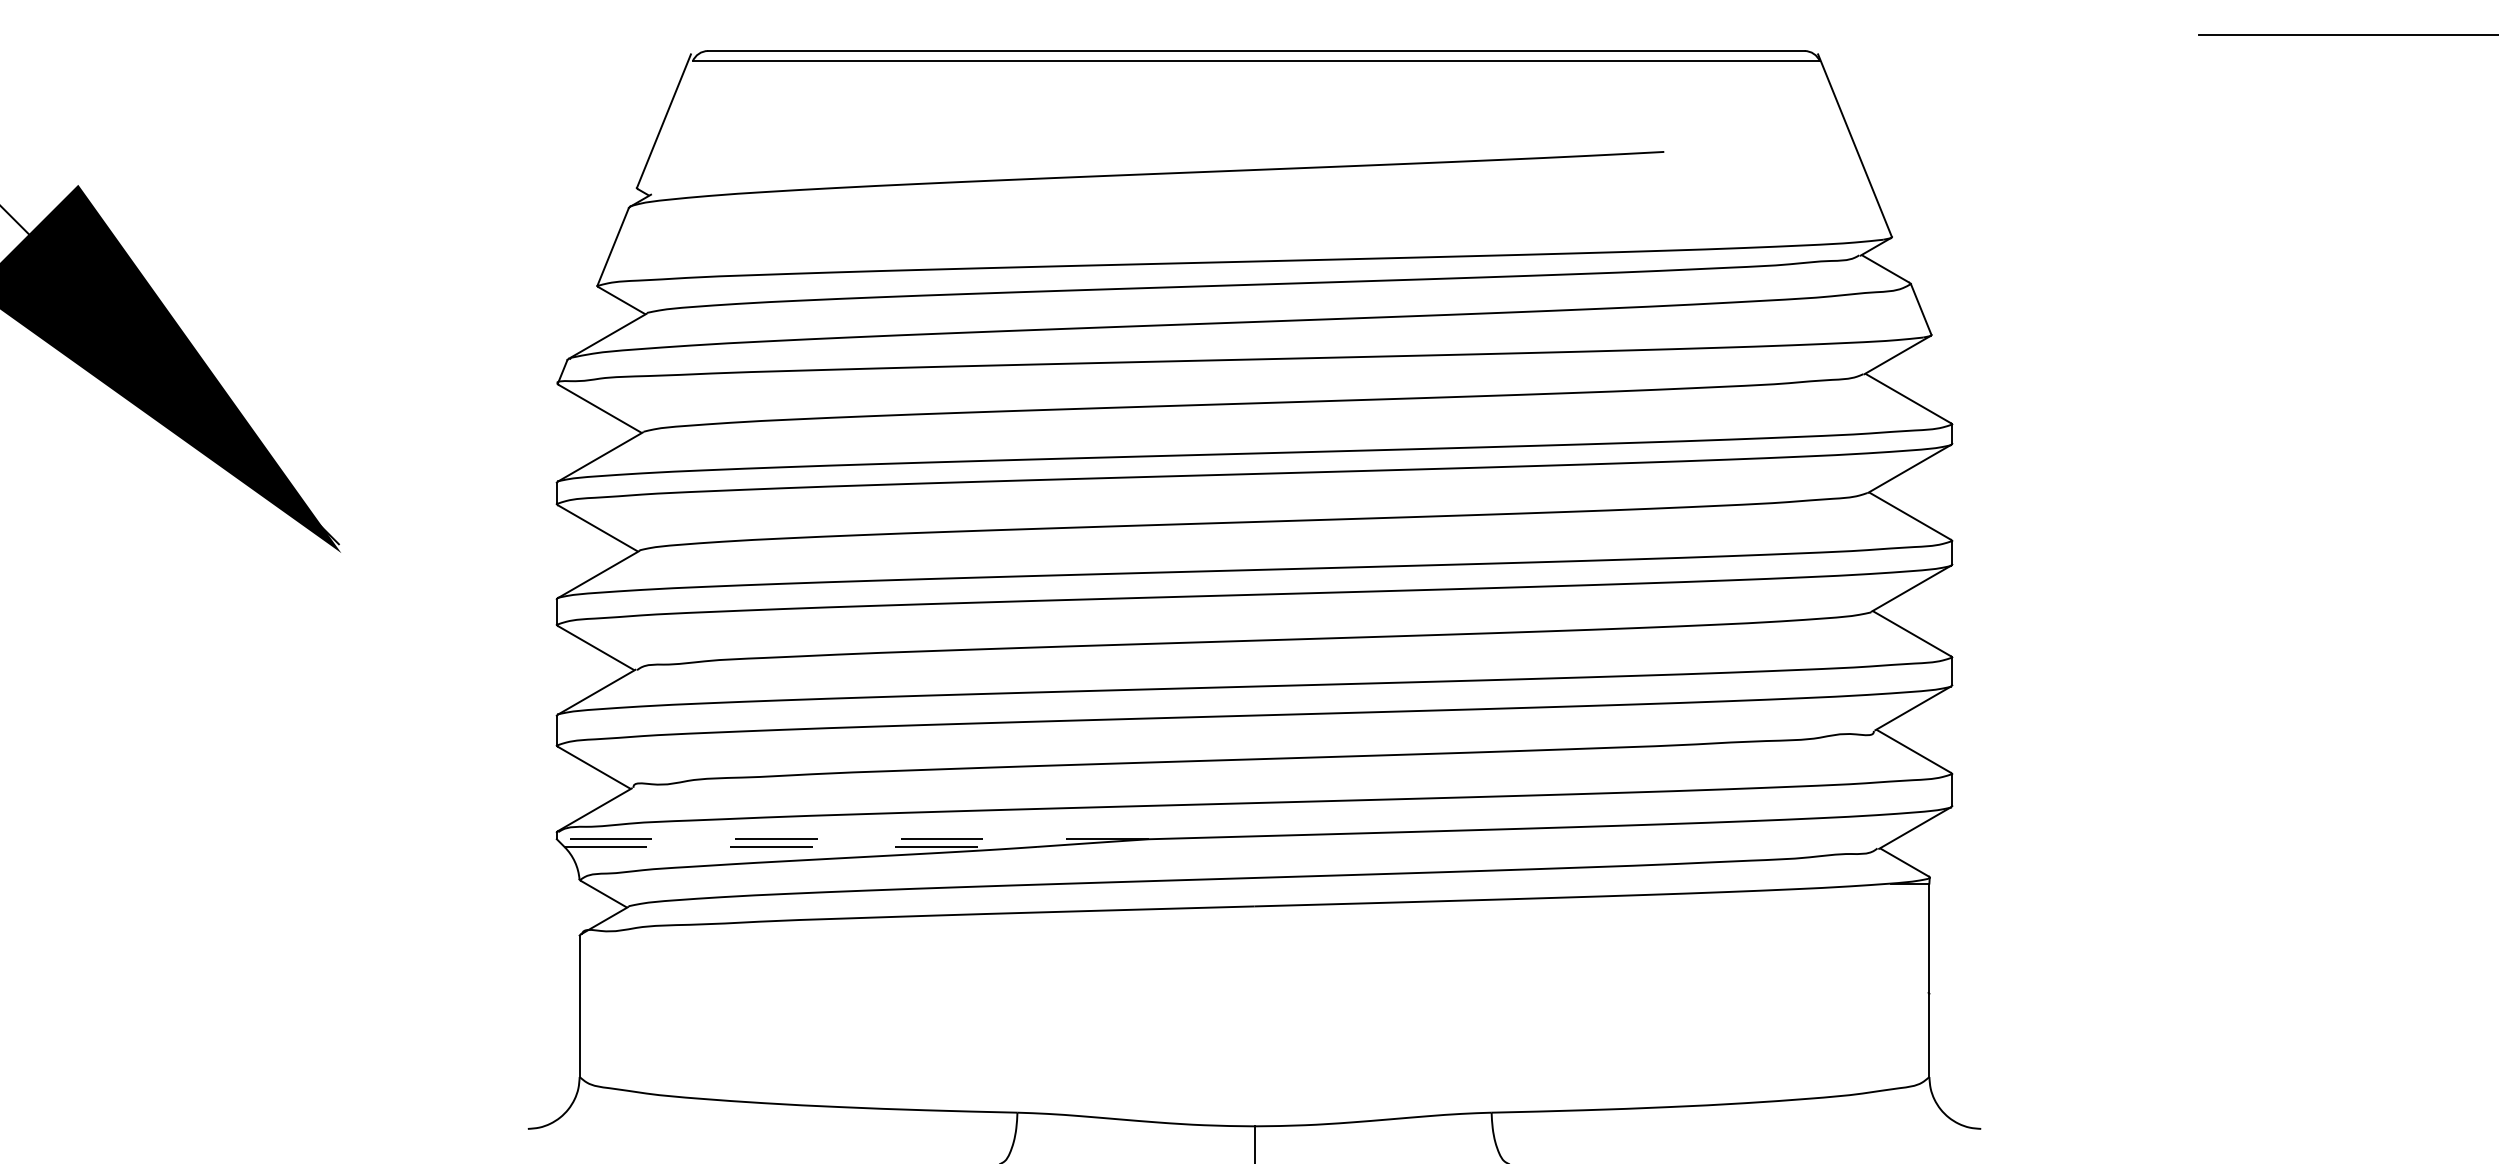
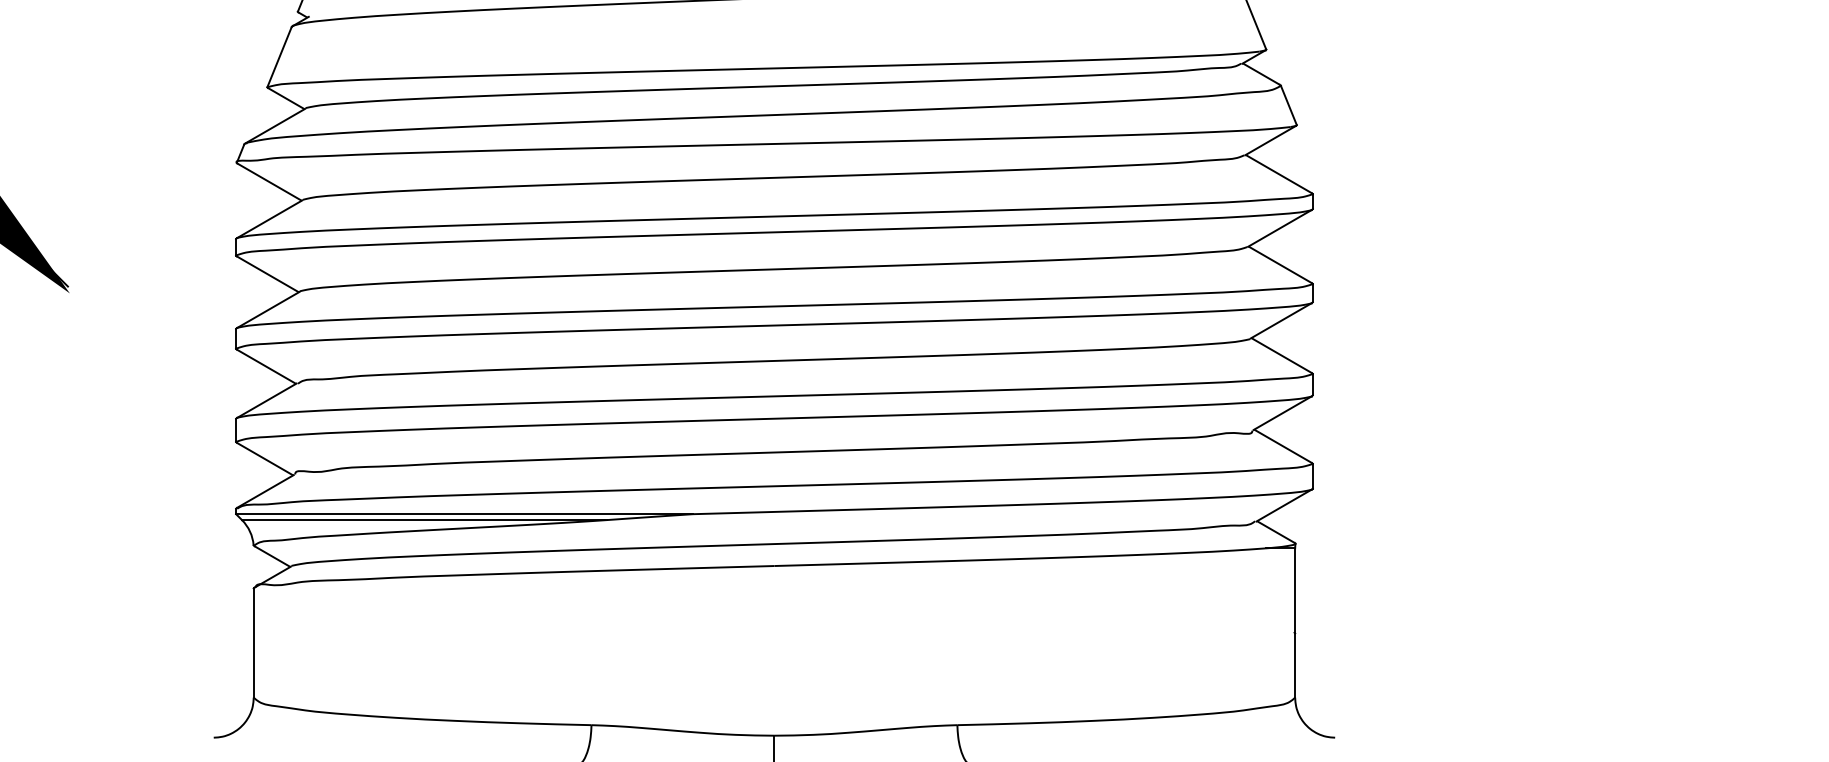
line: (852, 839) -> (464, 514), dashed -> solid
line: (801, 846) -> (424, 519), dashed -> solid

